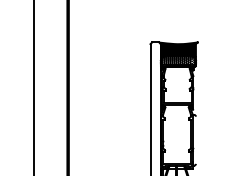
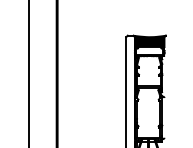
hatch: (178, 60) -> (149, 50), removed

